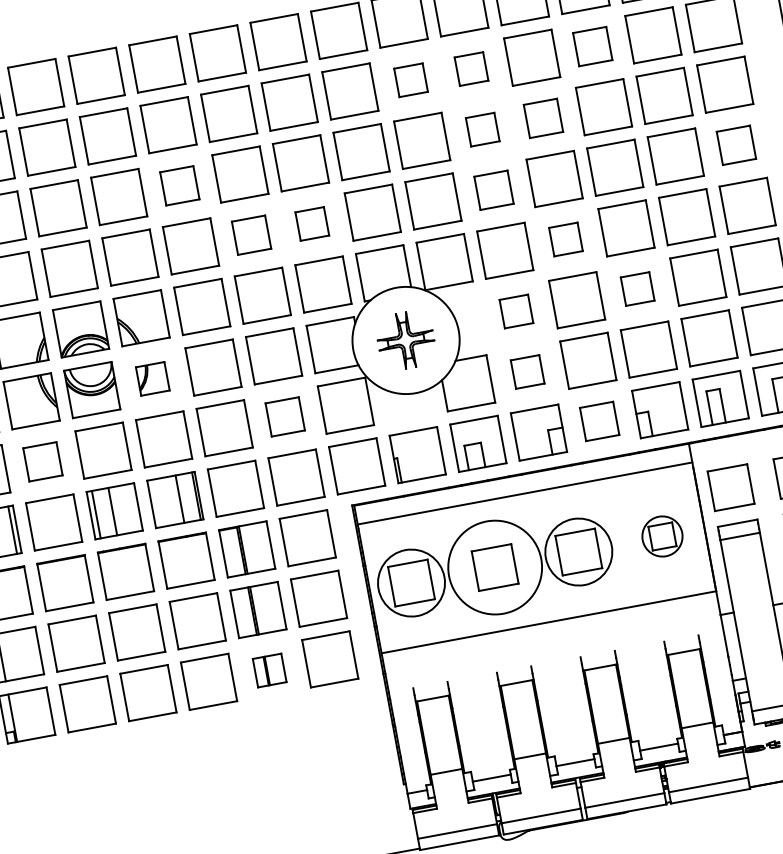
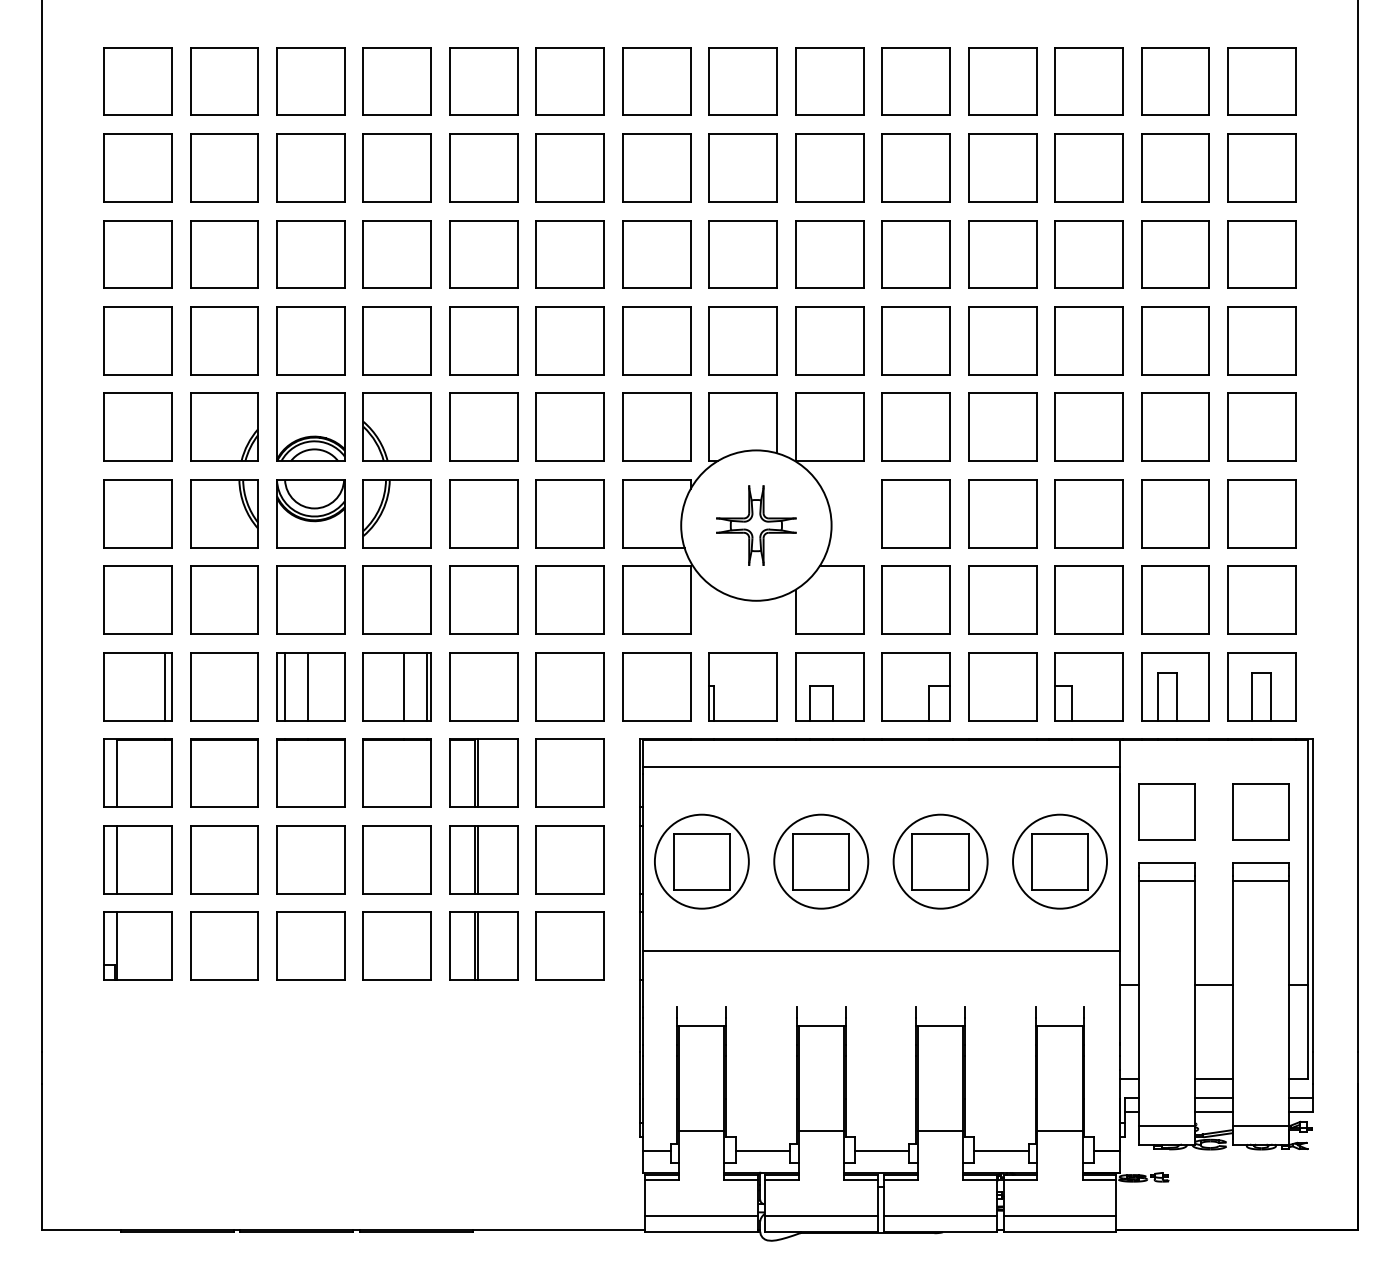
part: (592, 46) -> (1088, 167), size x1.43
part: (471, 68) -> (915, 167), size x1.67
part: (410, 80) -> (829, 167), size x1.67
part: (543, 118) -> (1002, 254), size x1.43
part: (482, 129) -> (915, 254), size x1.67
part: (735, 145) -> (1261, 340), size x1.43
part: (179, 185) -> (483, 254), size x1.43
part: (493, 190) -> (915, 340), size x1.43
part: (312, 223) -> (656, 340), size x1.67
part: (251, 235) -> (569, 340), size x1.43
part: (565, 239) -> (1002, 426), size x1.67
part: (637, 288) -> (1088, 513), size x1.67
part: (515, 311) -> (915, 513), size x1.67
part: (527, 371) -> (915, 599), size x1.67
part: (152, 378) -> (396, 513), size x1.67
part: (284, 416) -> (569, 599), size x1.43
part: (599, 421) -> (1002, 686), size x1.43
part: (42, 461) -> (224, 599), size x1.43
part: (662, 536) -> (1059, 861), size x1.67
circle: (495, 567) -> (821, 861), size x0.71
part: (269, 670) -> (483, 945), size x1.67

